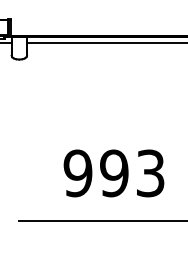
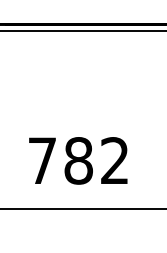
text: (113, 173) -> (77, 160), 993 -> 782

